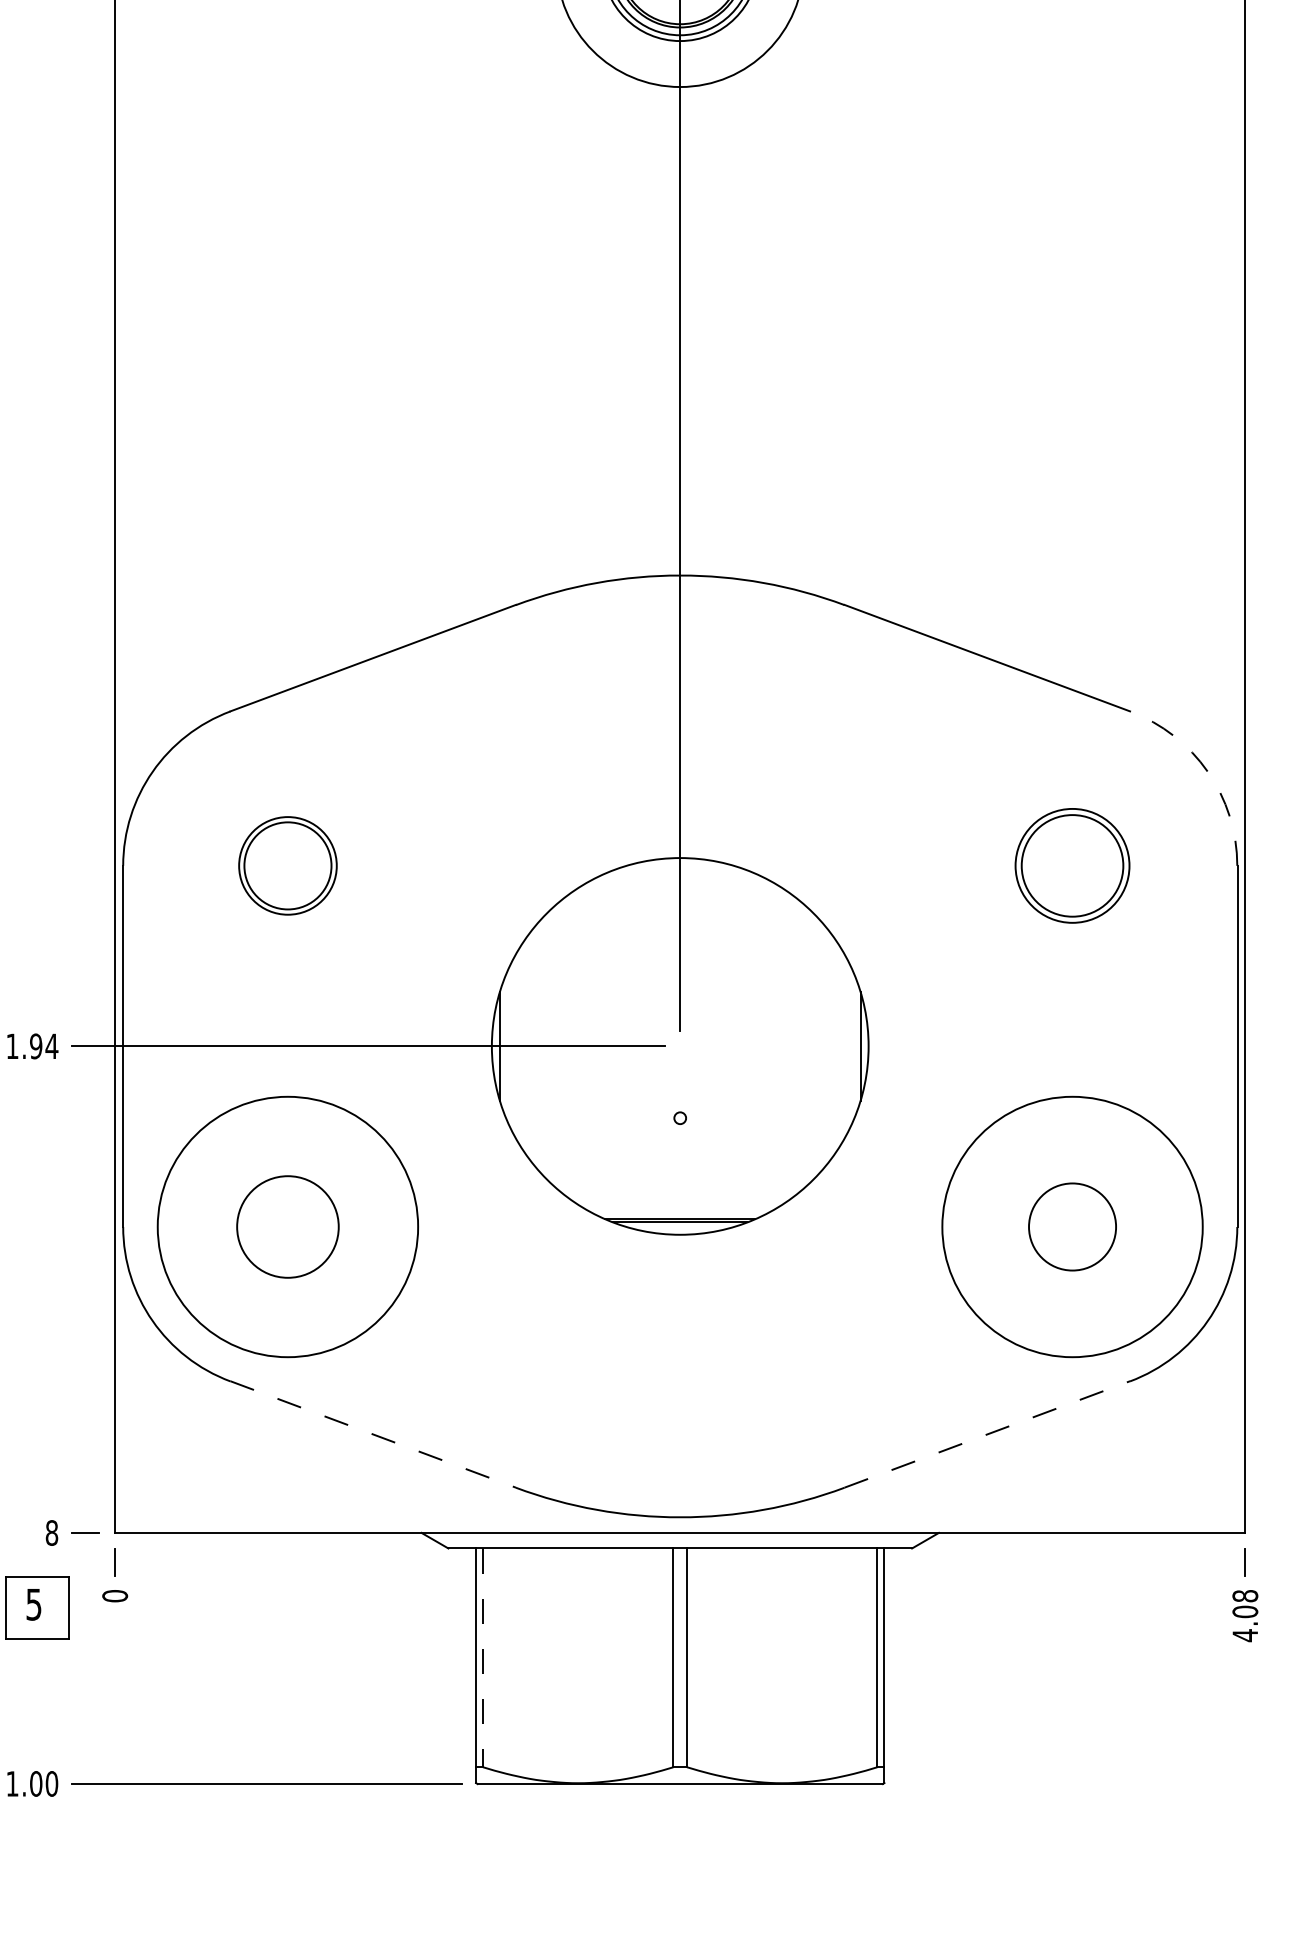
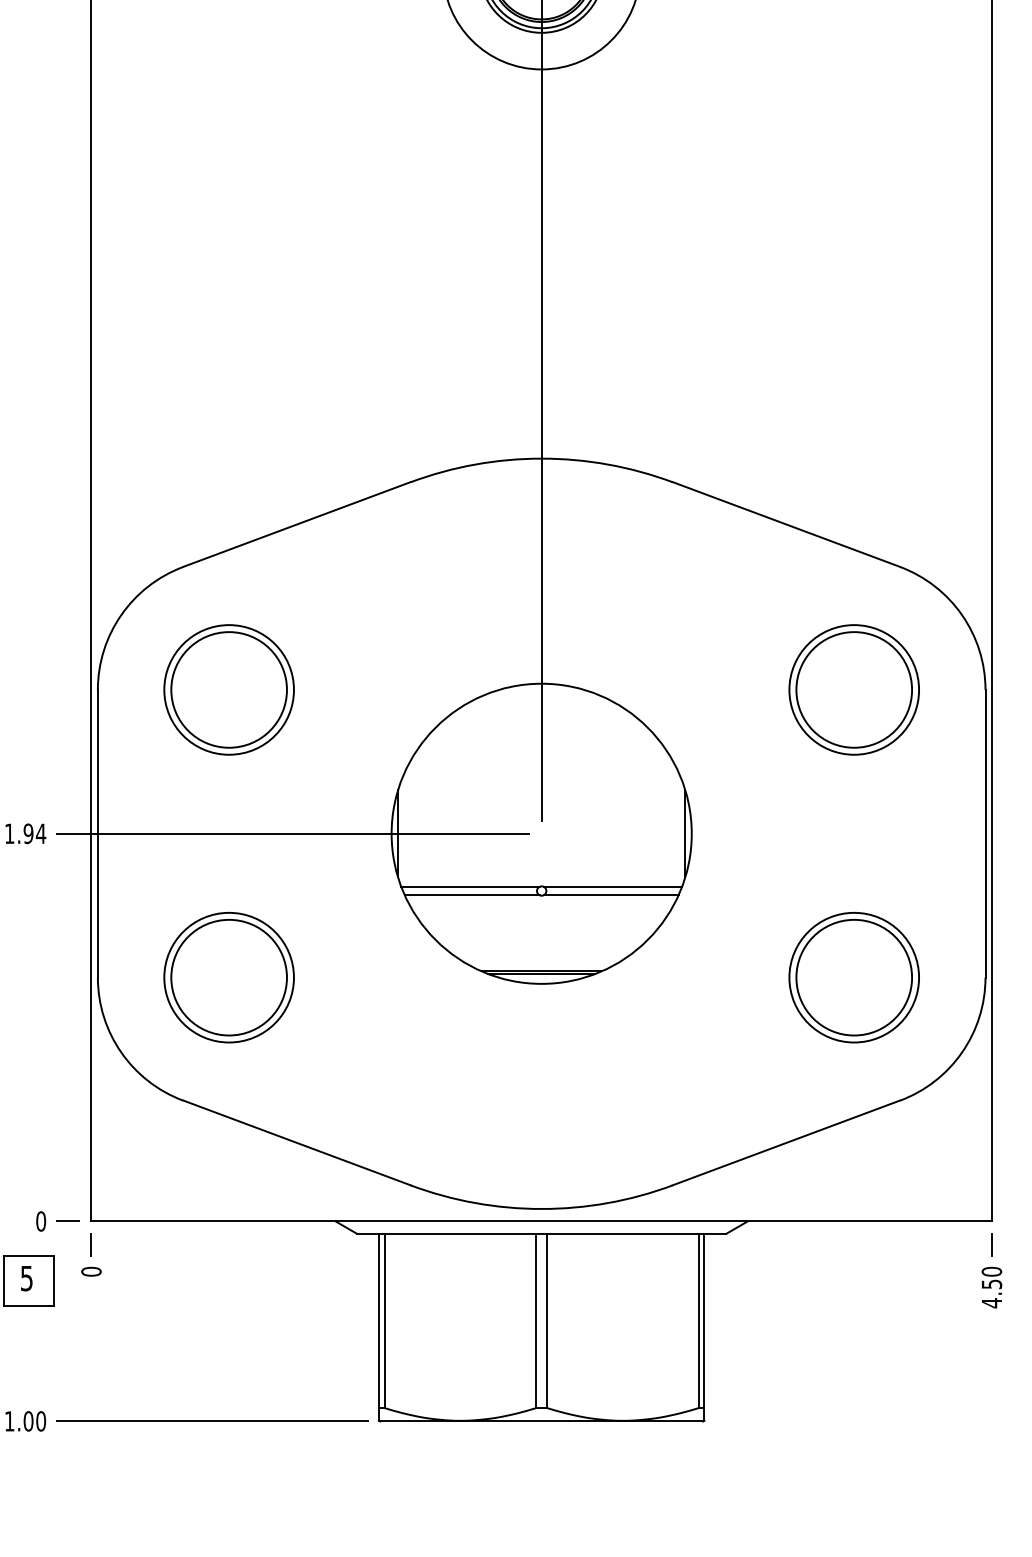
arc: (1207, 771) -> (961, 614), dashed -> solid
part: (287, 865) -> (228, 689), size x1.67
part: (1072, 865) -> (854, 689), size x1.43
line: (590, 1113) -> (470, 887), added
line: (769, 1113) -> (612, 887), added
line: (592, 1123) -> (471, 895), added
line: (767, 1123) -> (611, 895), added
circle: (287, 1226) -> (228, 977), size x0.62
circle: (287, 1226) -> (228, 977), size x1.43
circle: (1072, 1226) -> (854, 977), size x0.62
circle: (1072, 1226) -> (854, 977), size x1.67
line: (373, 1434) -> (297, 1142), dashed -> solid
line: (987, 1434) -> (786, 1142), dashed -> solid
text: (51, 1532) -> (40, 1221), 8 -> 0
text: (1245, 1604) -> (992, 1278), 4.08 -> 4.50
line: (483, 1658) -> (384, 1321), dashed -> solid

